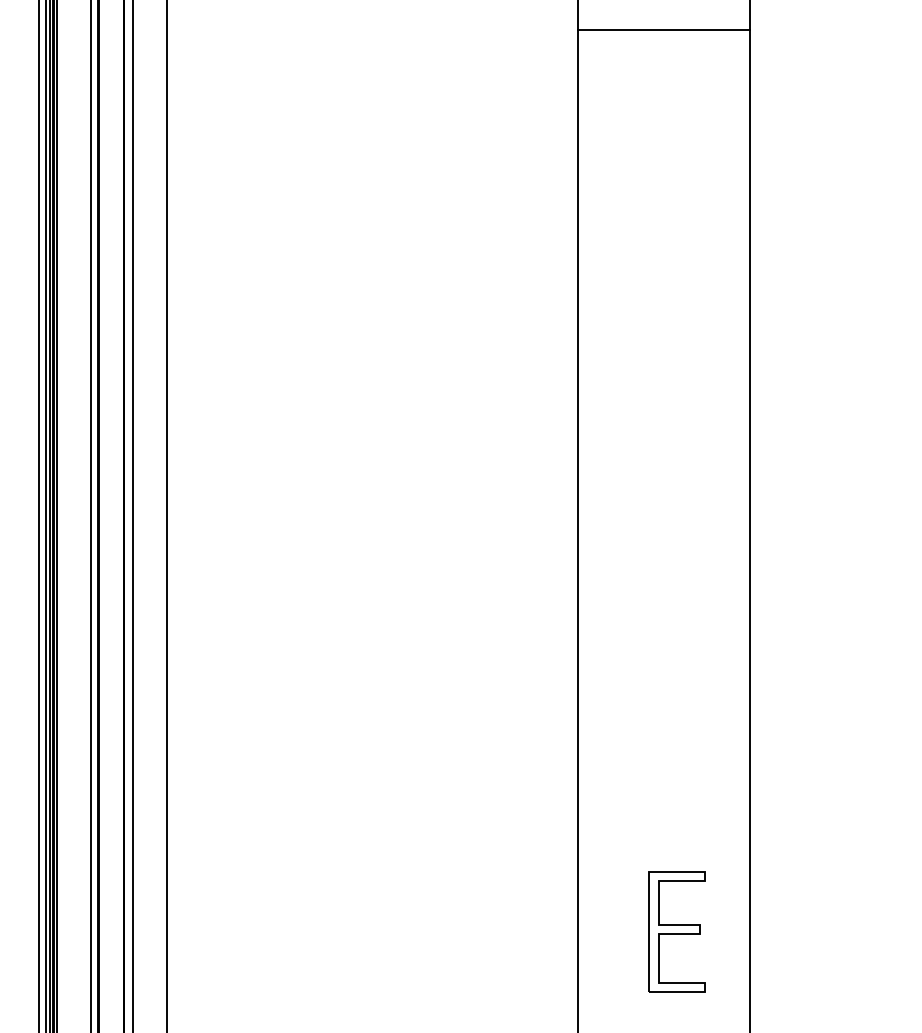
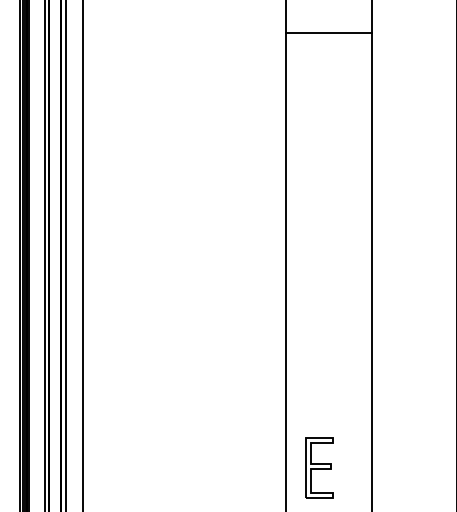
line: (662, 31) -> (328, 33), moved
part: (676, 931) -> (319, 467), moved

